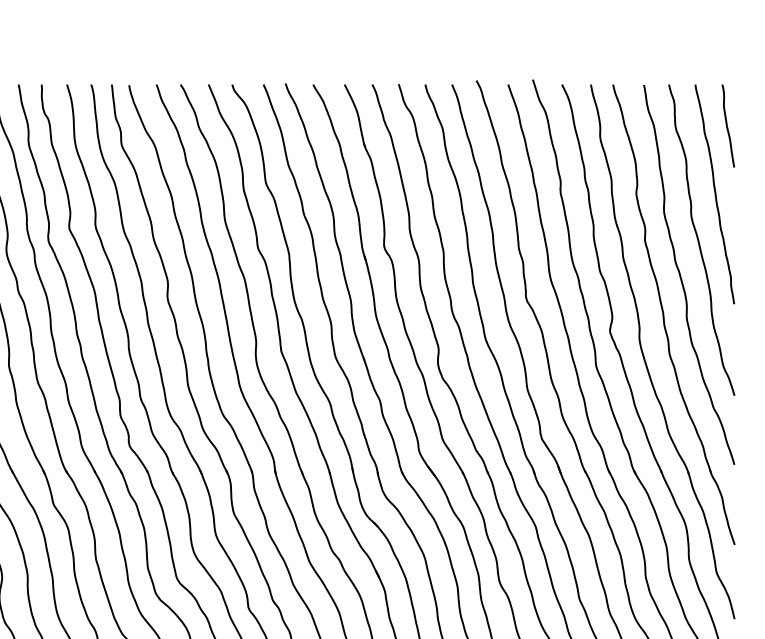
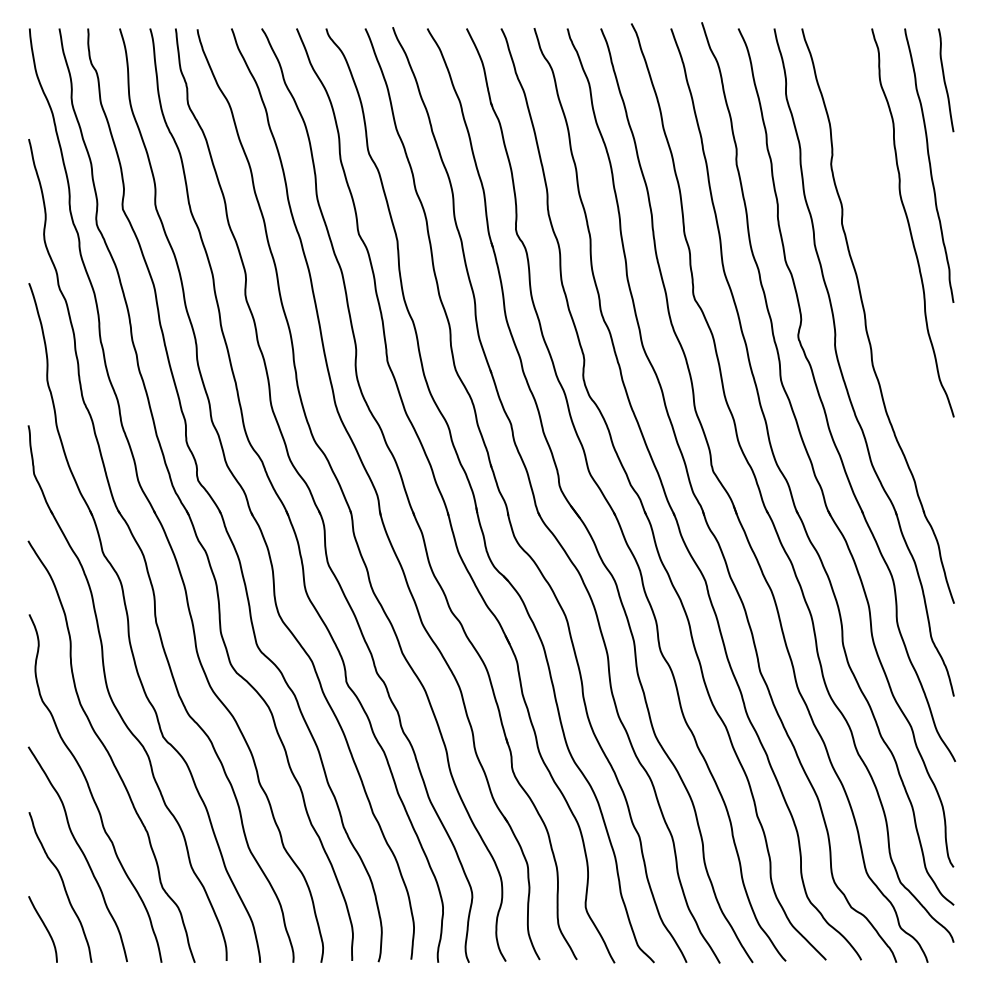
curve: (681, 276) -> (887, 268), removed

